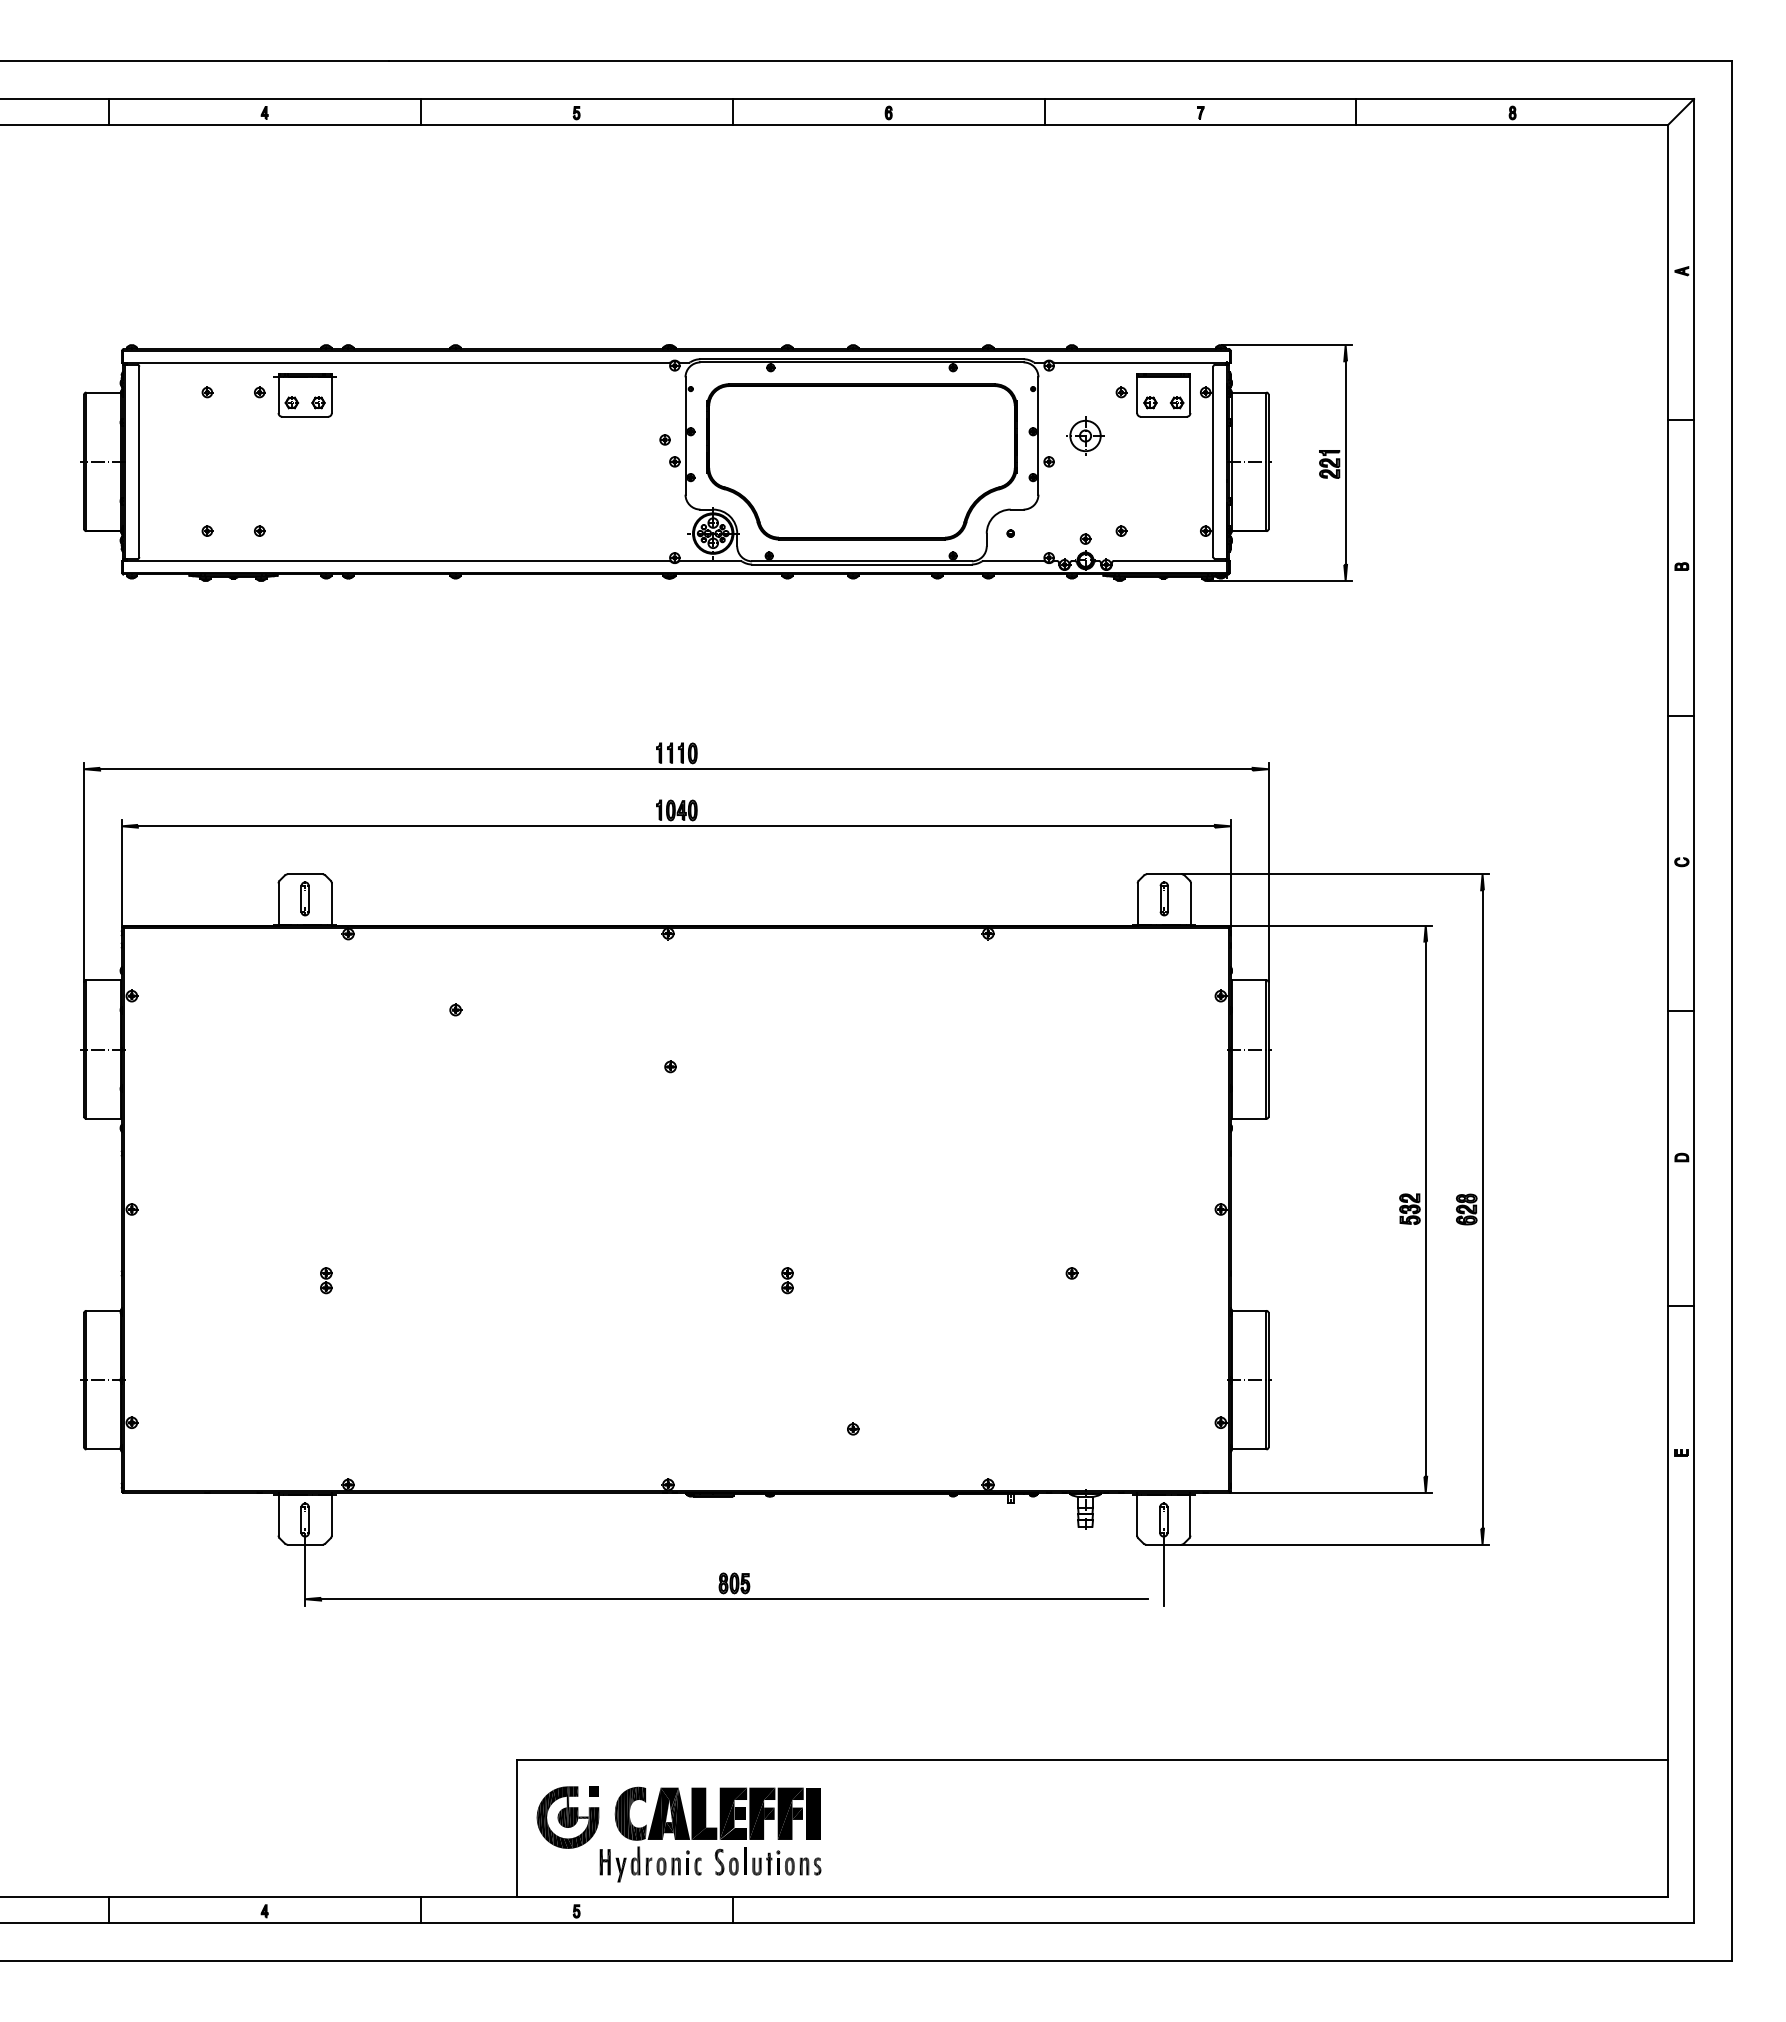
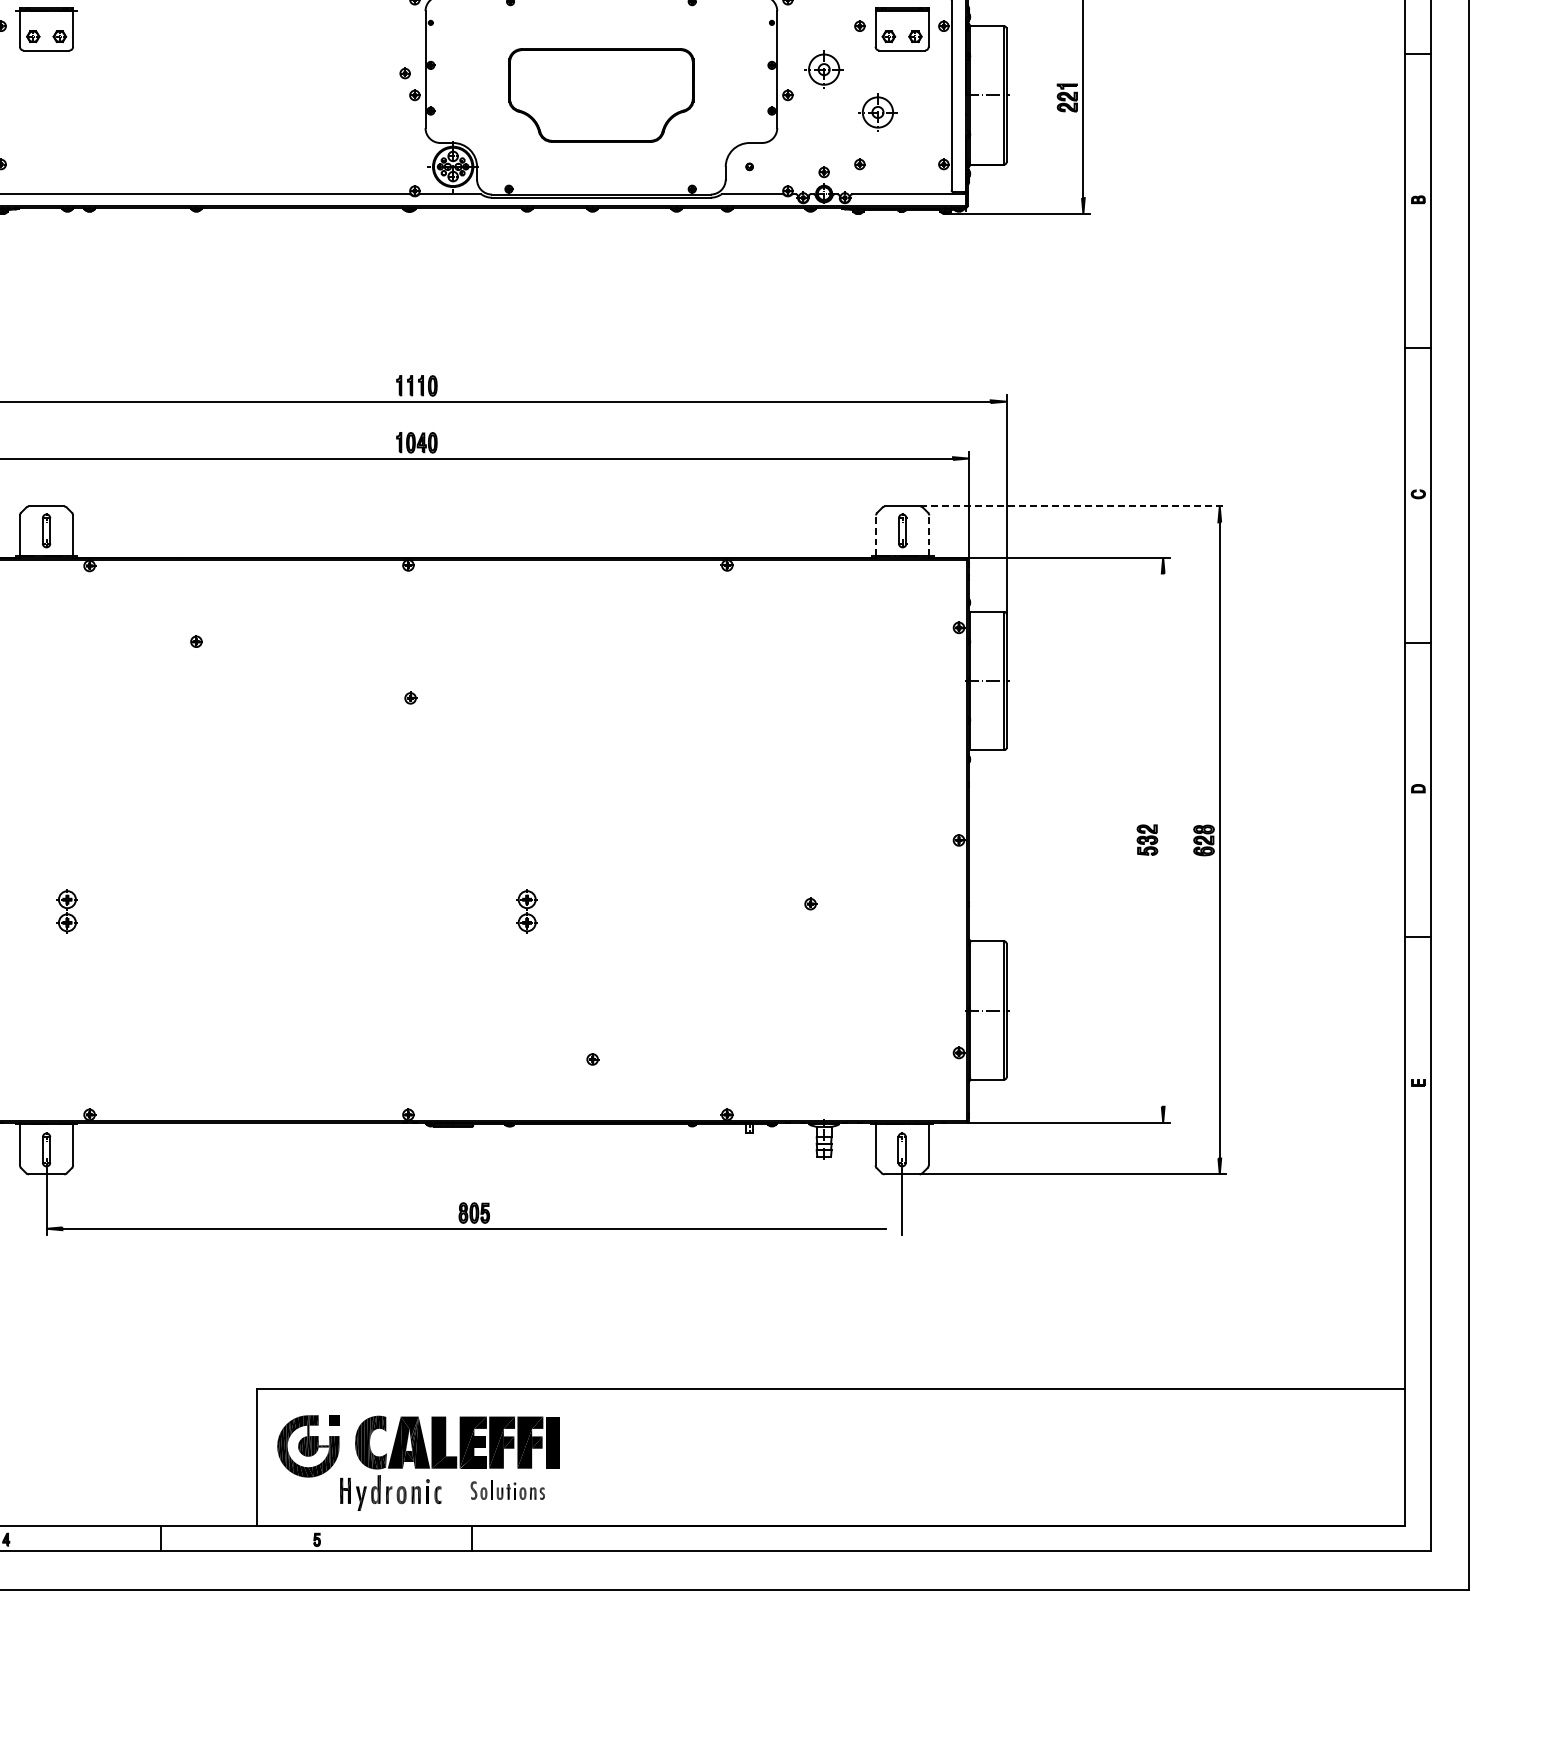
part: (861, 461) -> (600, 95), size x0.6
part: (1139, 478) -> (877, 111), added
line: (1335, 874) -> (1073, 506), solid -> dashed
line: (1137, 903) -> (875, 535), solid -> dashed
line: (1191, 903) -> (929, 535), solid -> dashed
line: (1425, 1208) -> (1162, 839), removed
part: (326, 1280) -> (67, 911), size x1.6
part: (787, 1280) -> (527, 911), size x1.6
part: (767, 1861) -> (507, 1490), size x0.7

